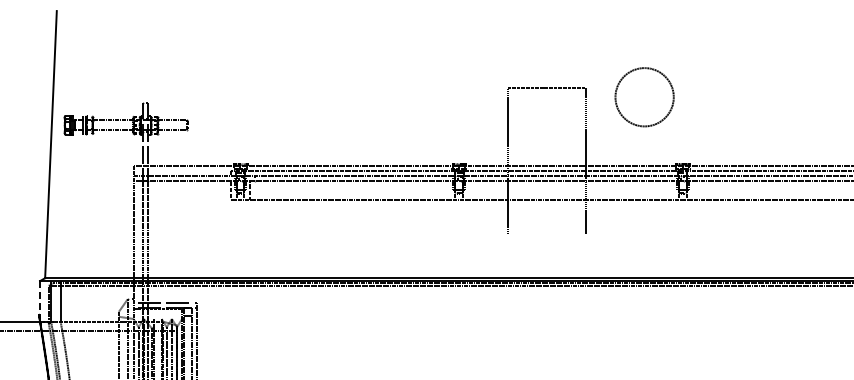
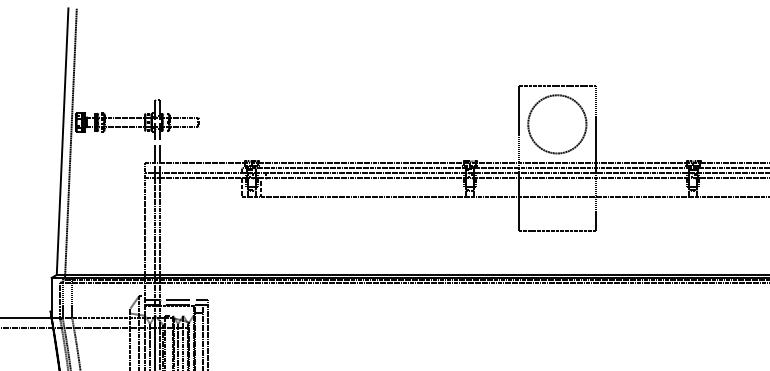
circle: (644, 97) -> (557, 124), moved
line: (59, 147) -> (71, 144), added
line: (546, 234) -> (557, 231), added
line: (40, 301) -> (52, 298), dashed -> solid

